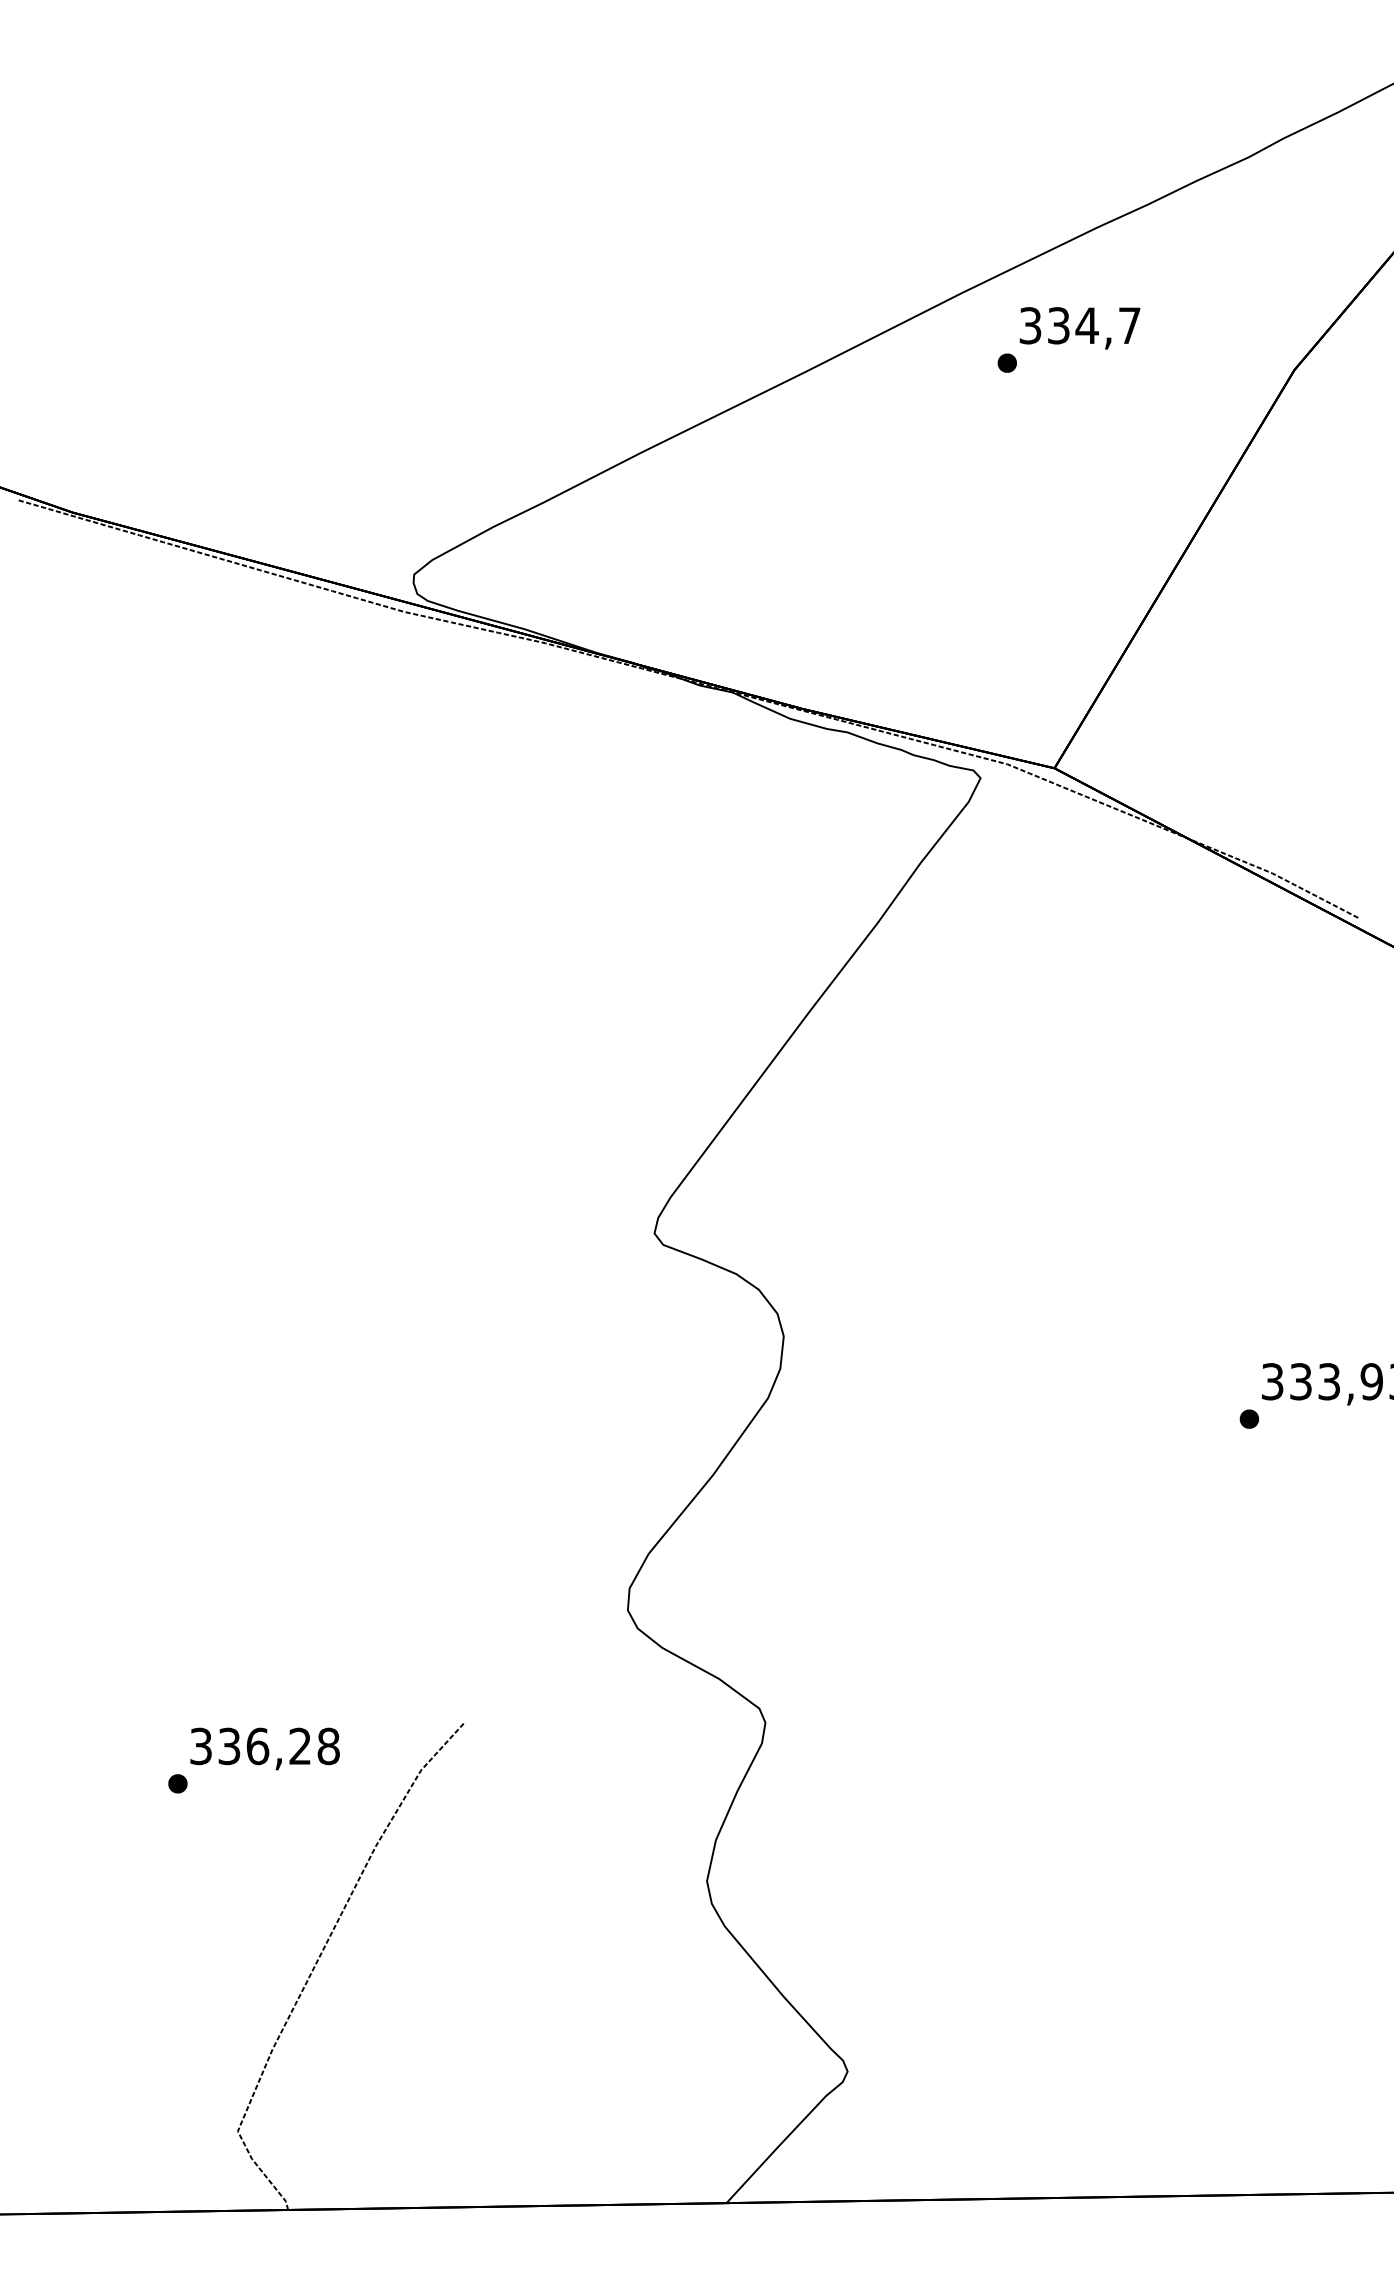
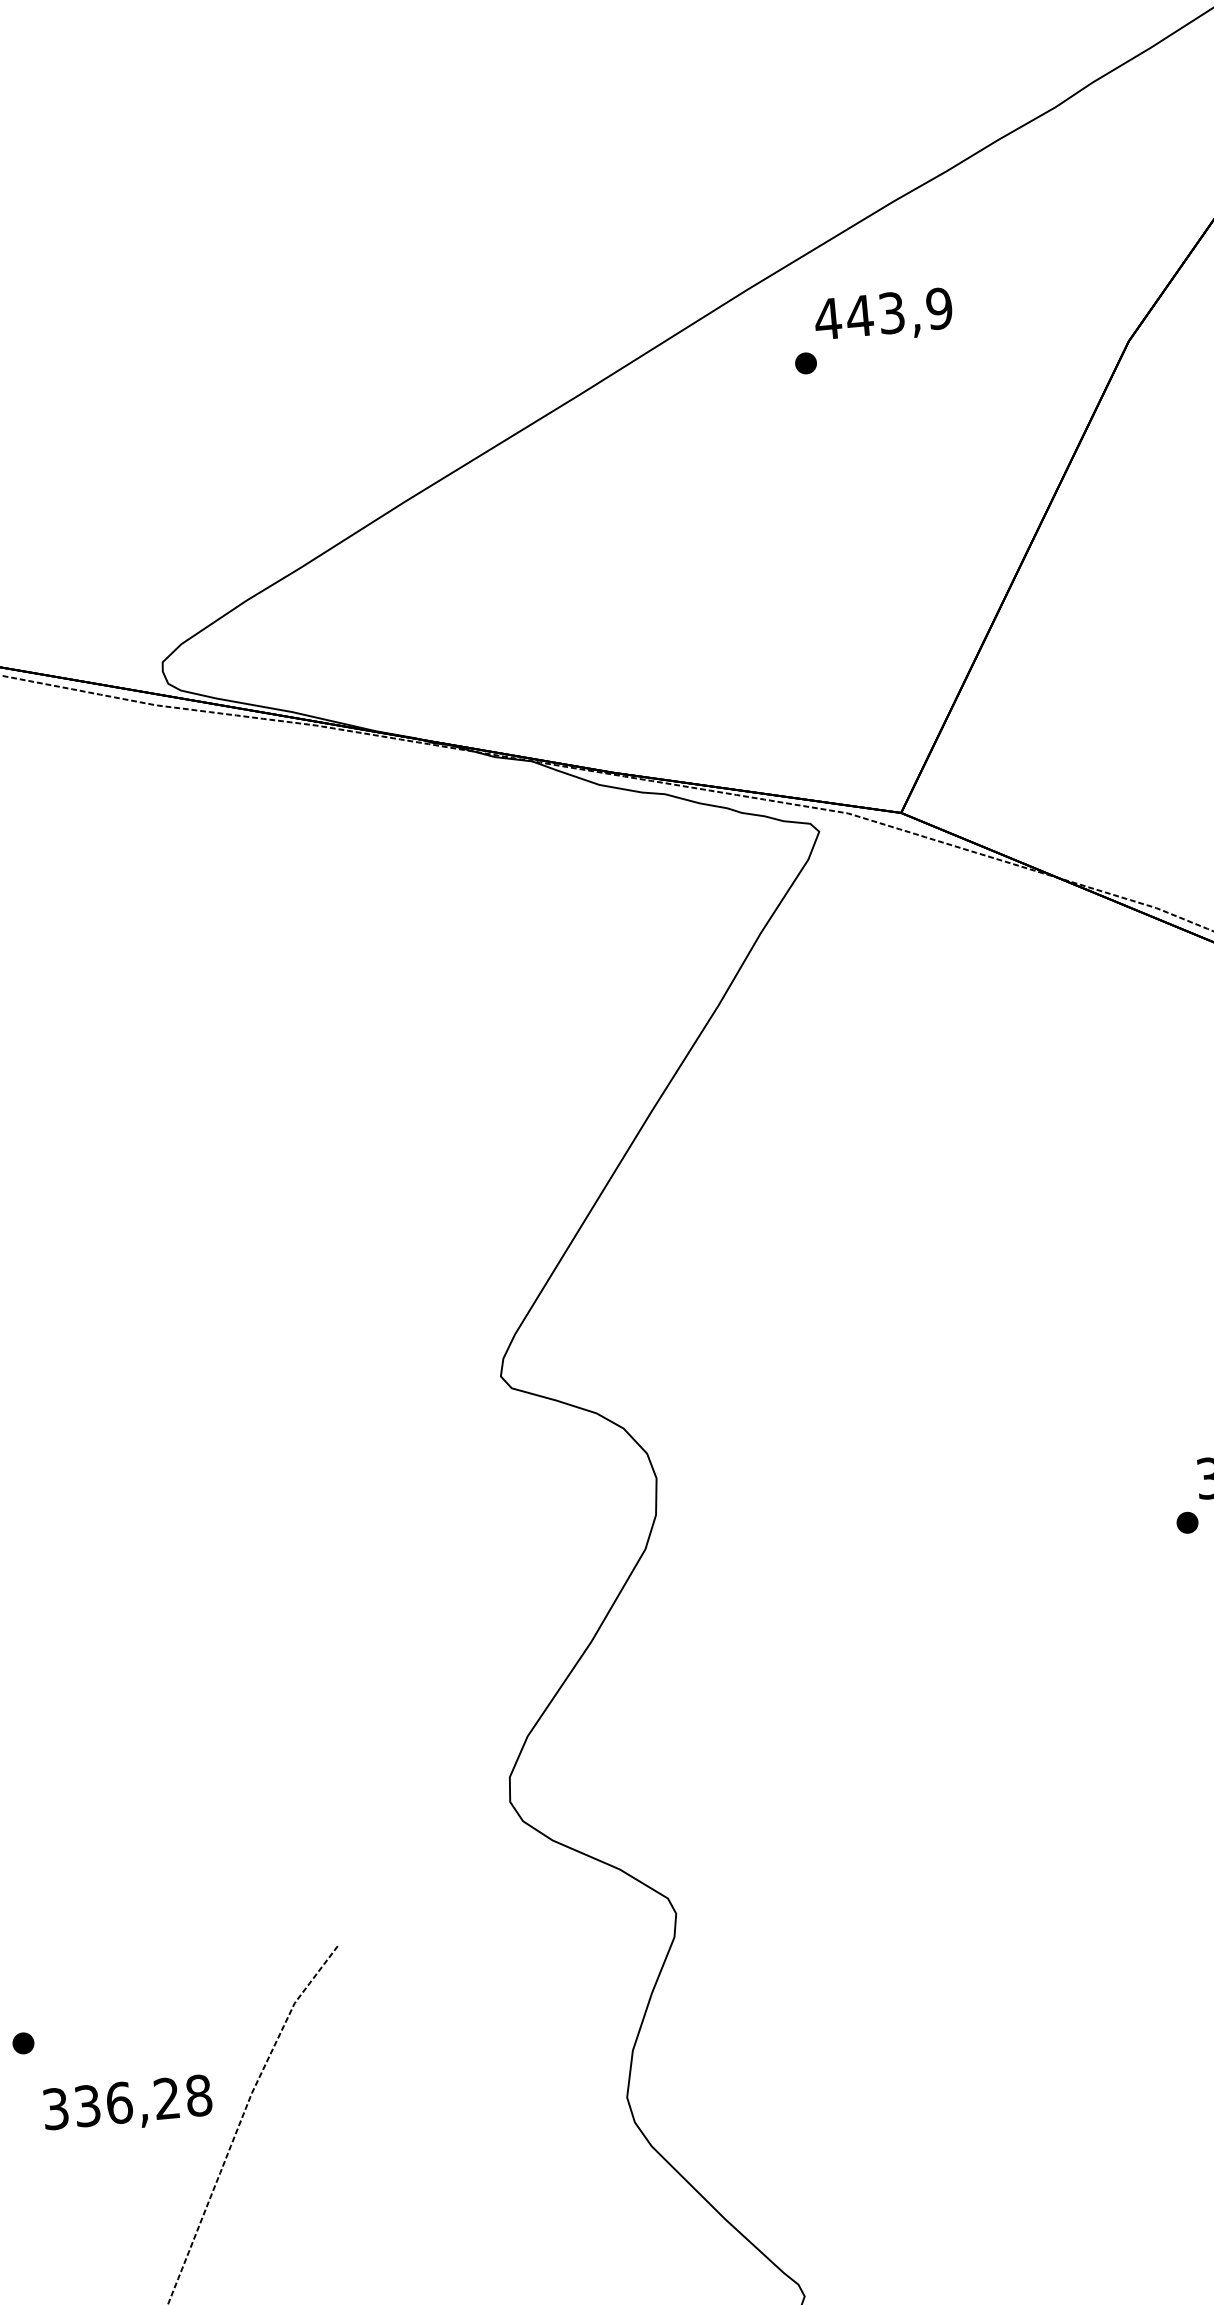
text: (1079, 325) -> (883, 313), 334,7 -> 443,9
text: (264, 1748) -> (127, 2104), moved

